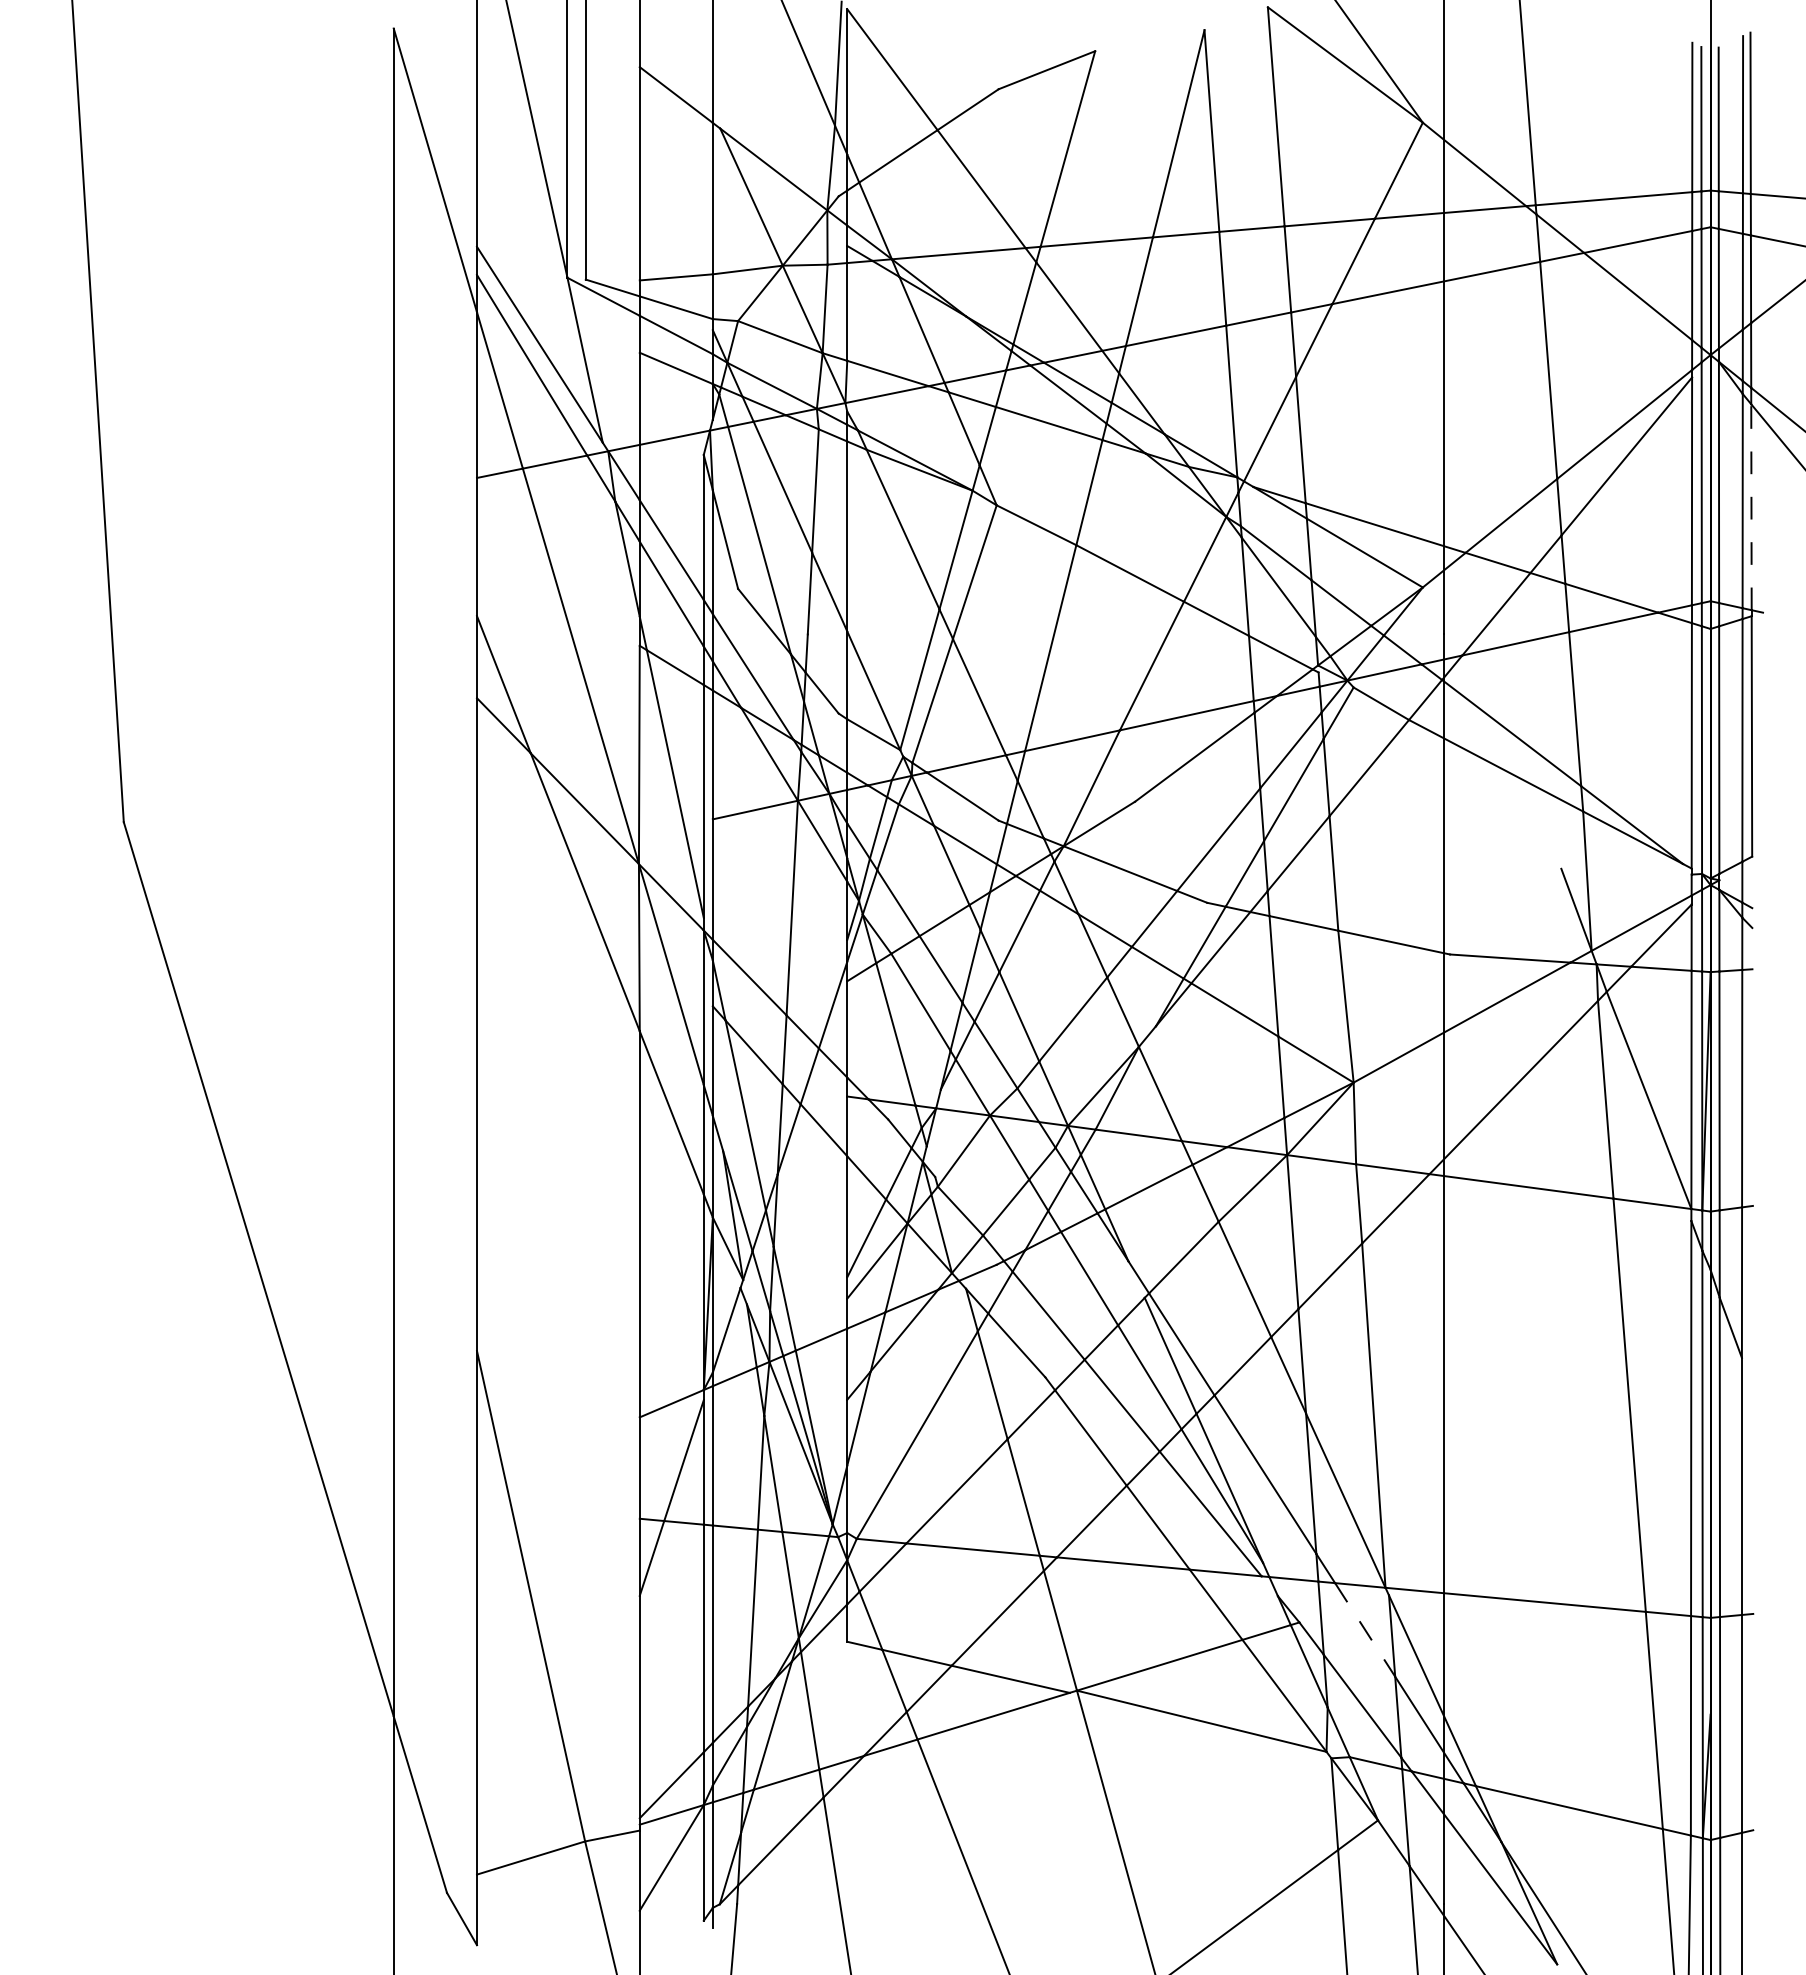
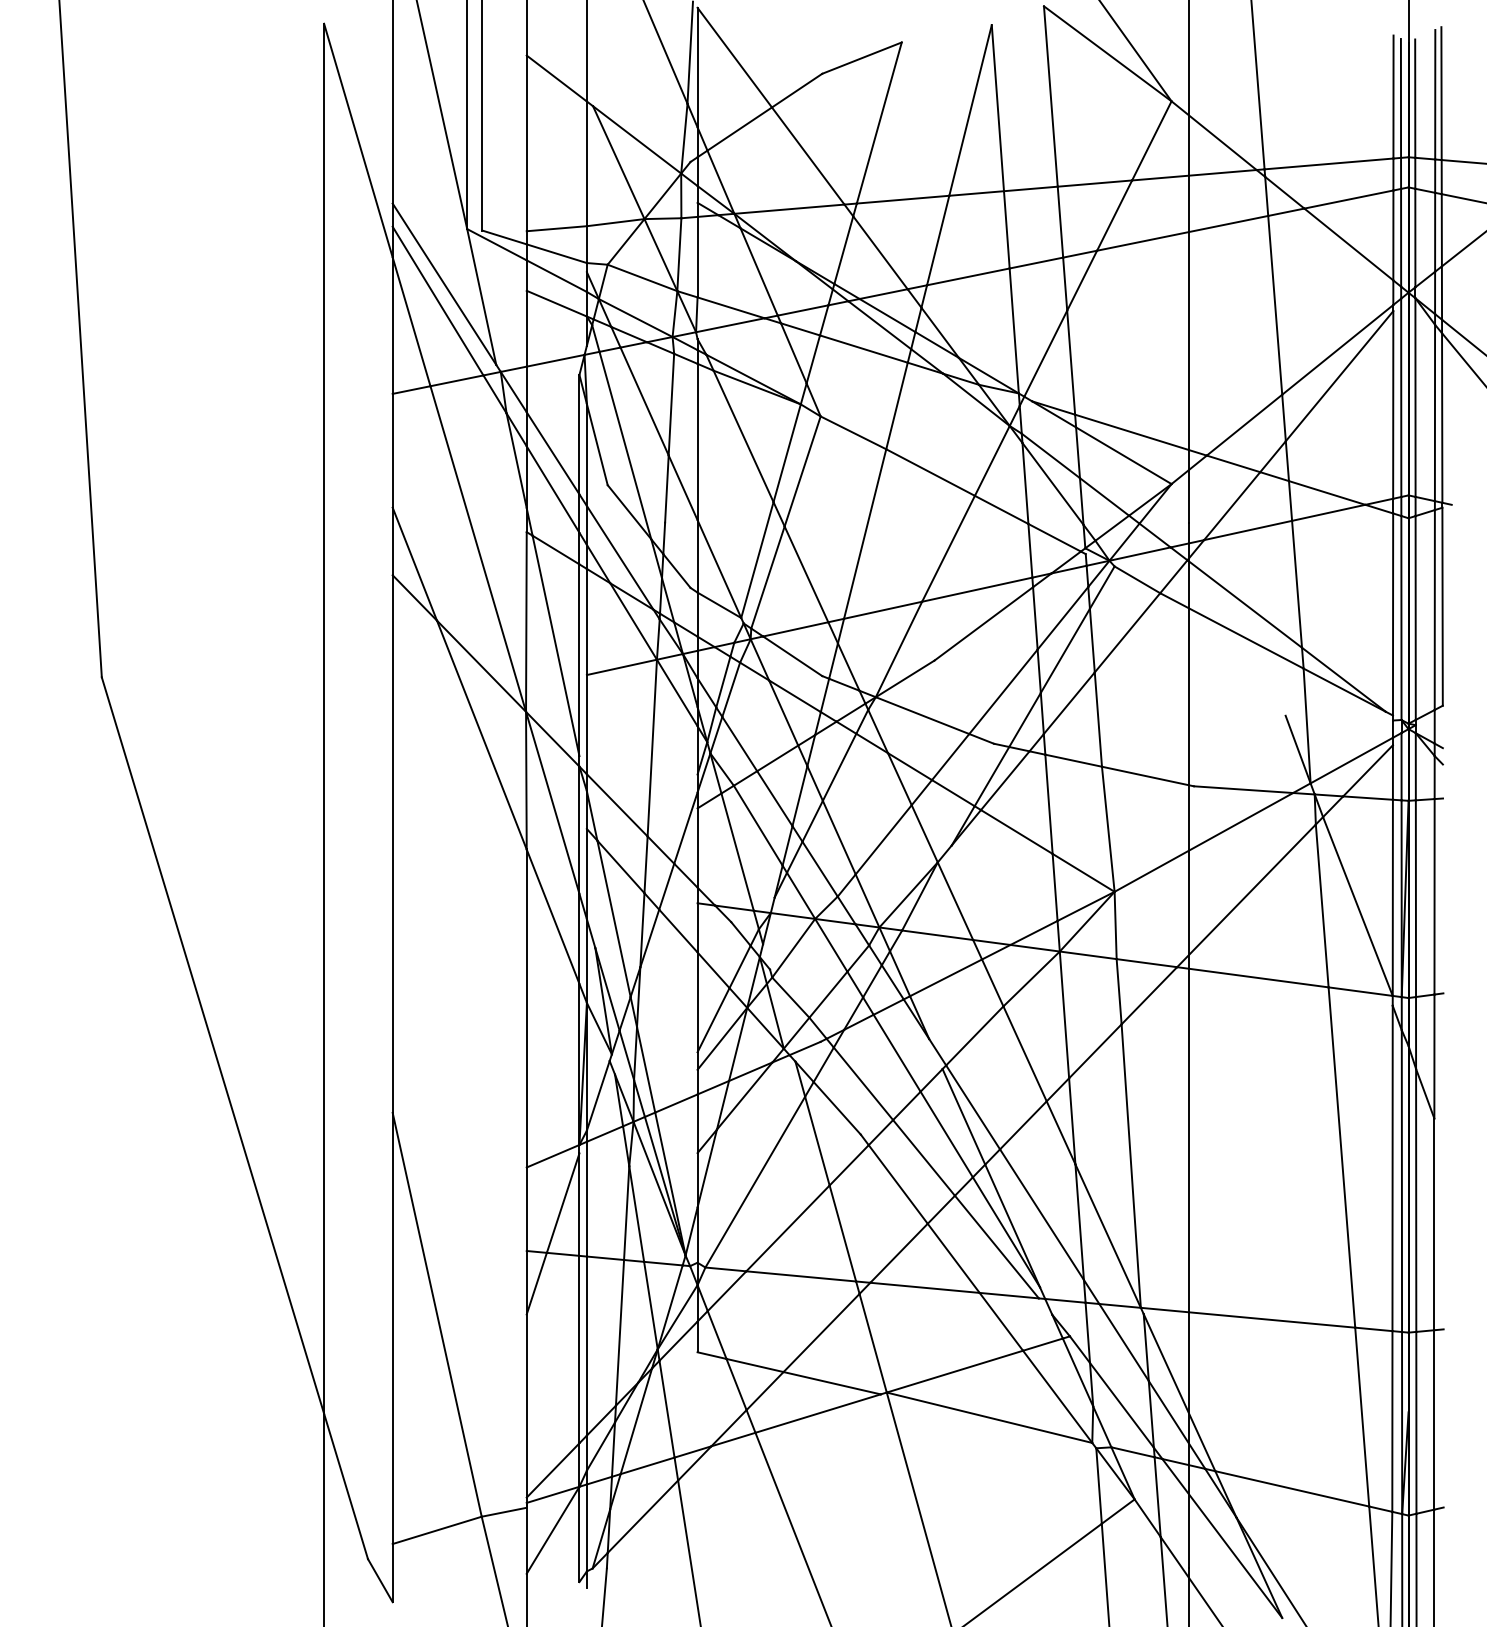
line: (1751, 507) -> (1442, 418), dashed -> solid
line: (1365, 1629) -> (1124, 1342), dashed -> solid

